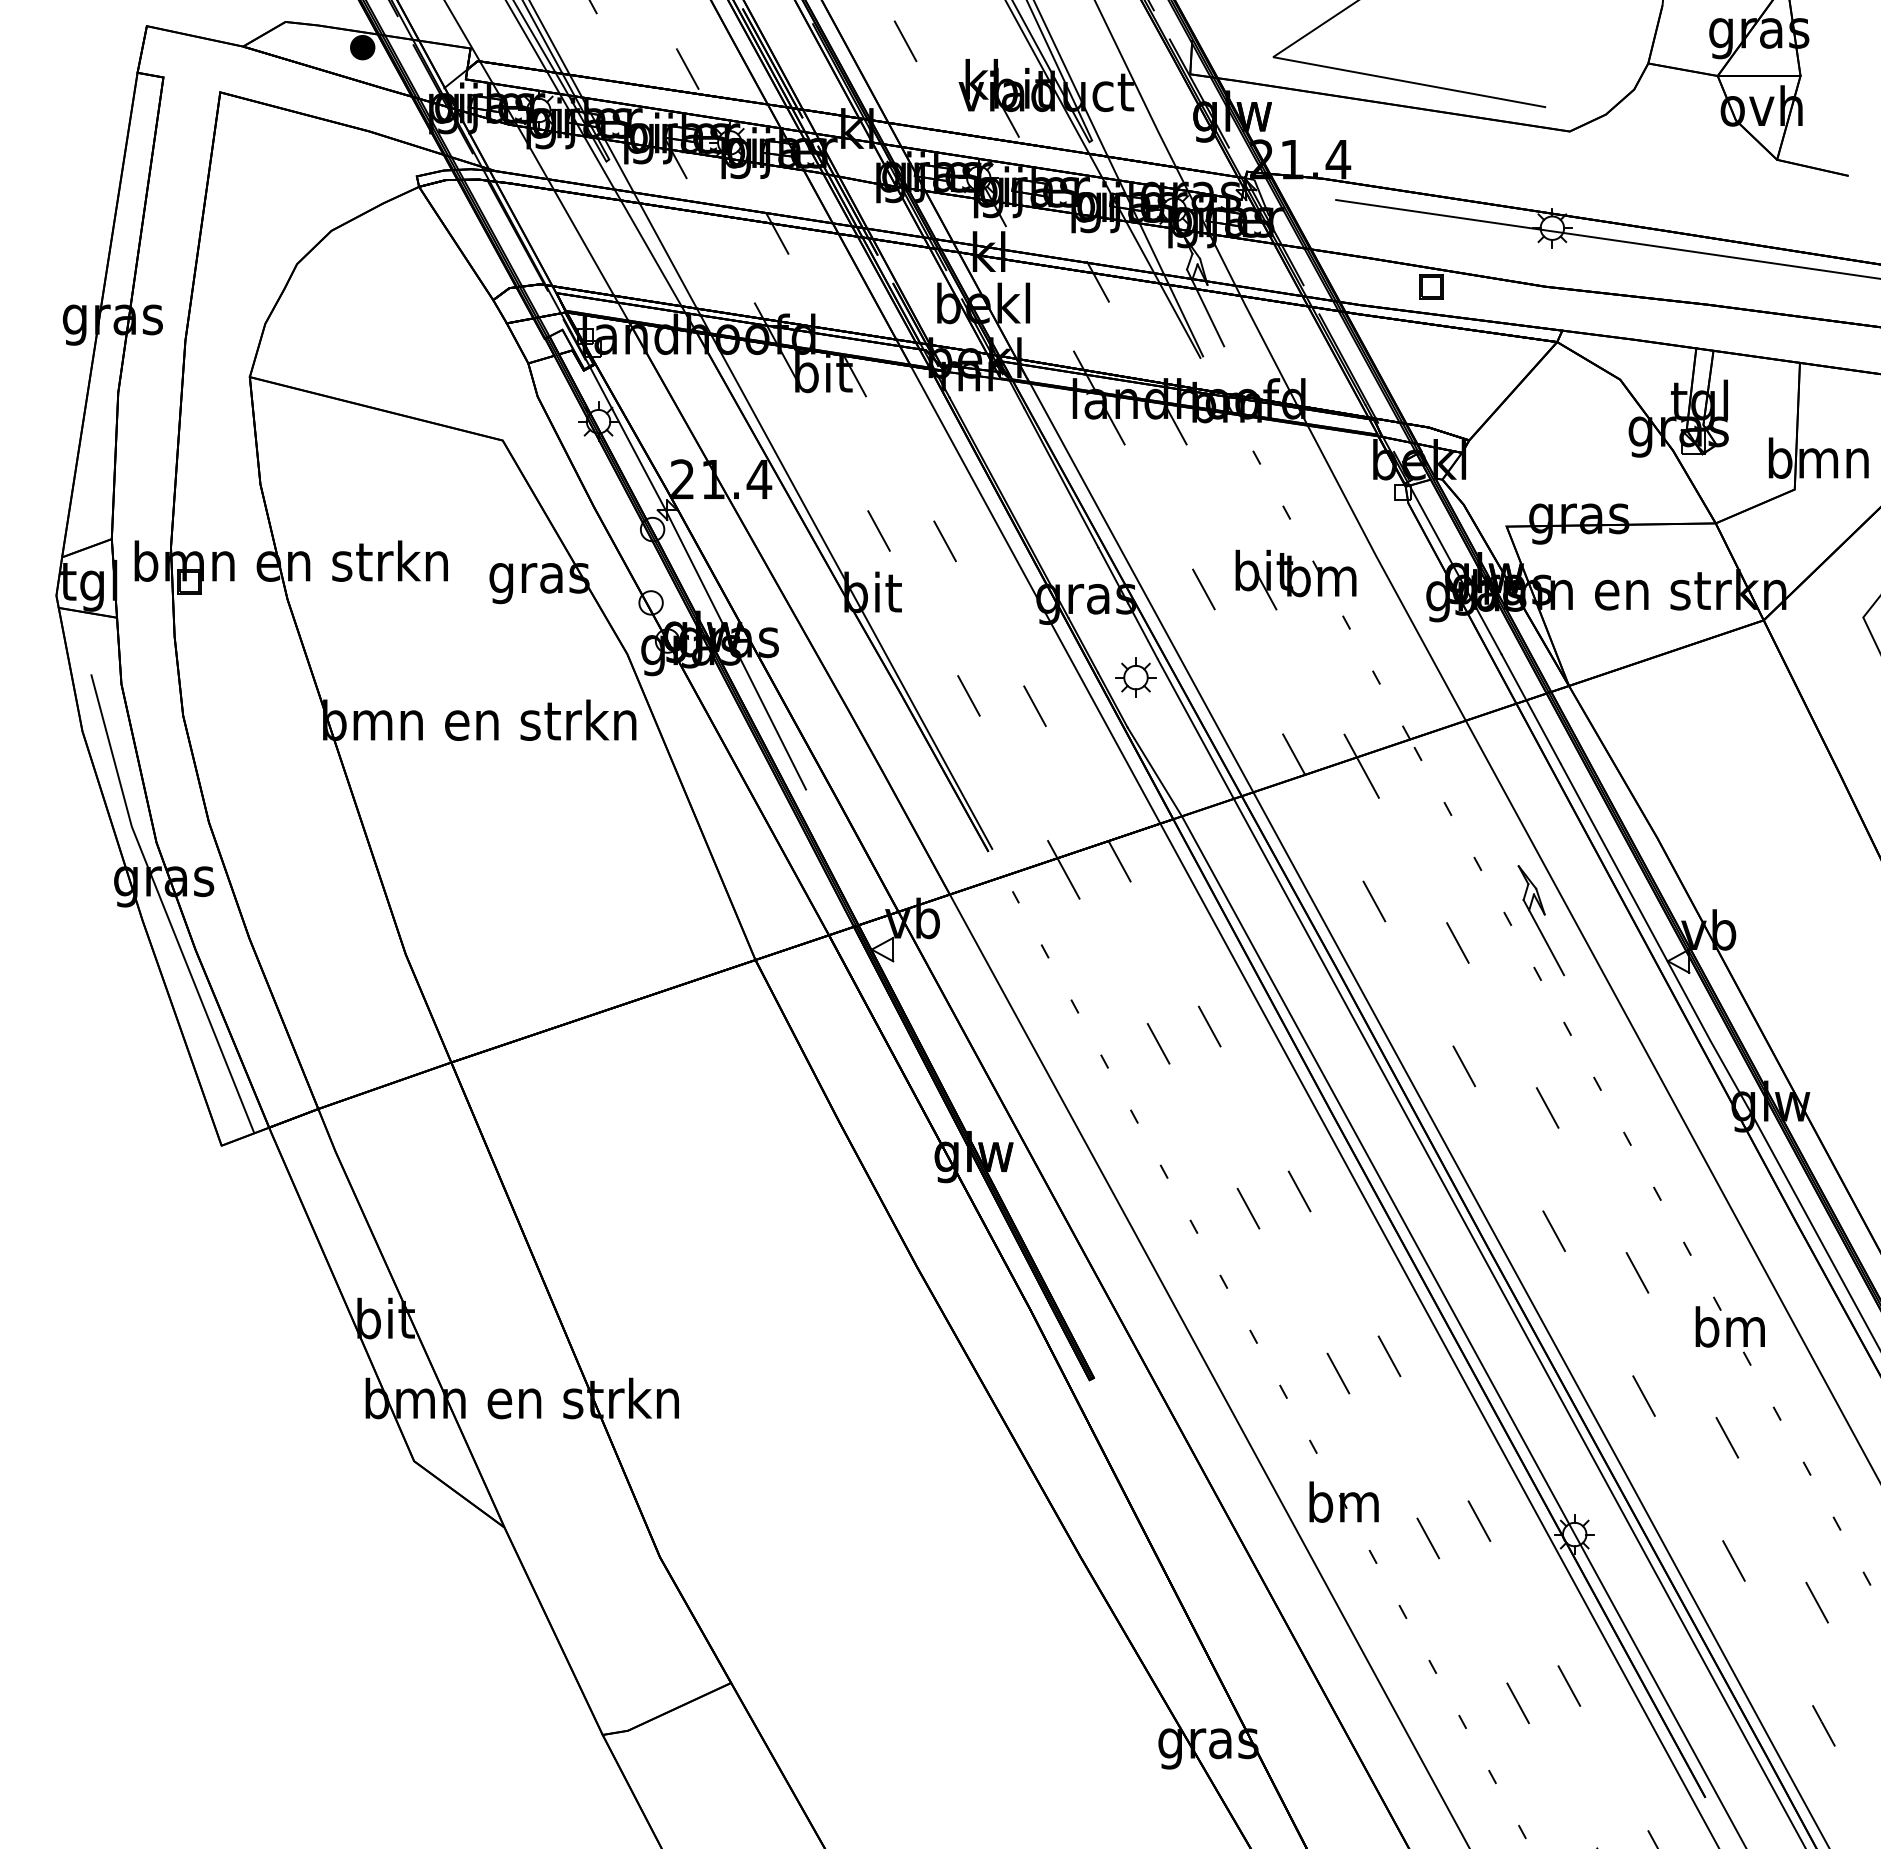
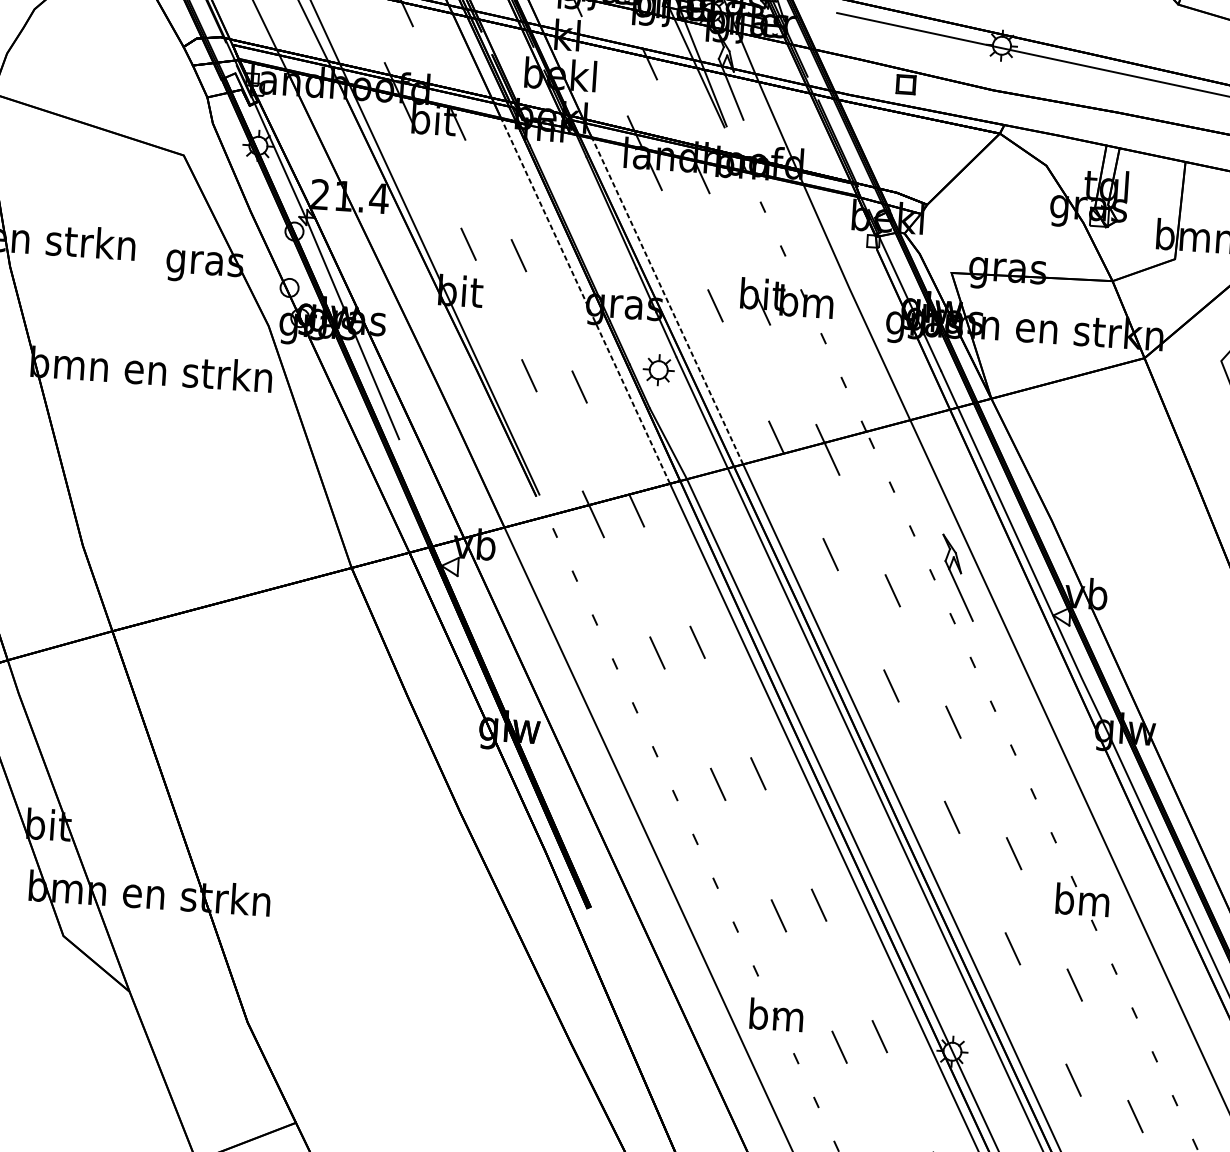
line: (1141, 588) -> (667, 301), solid -> dashed
line: (1035, 594) -> (585, 301), solid -> dashed

